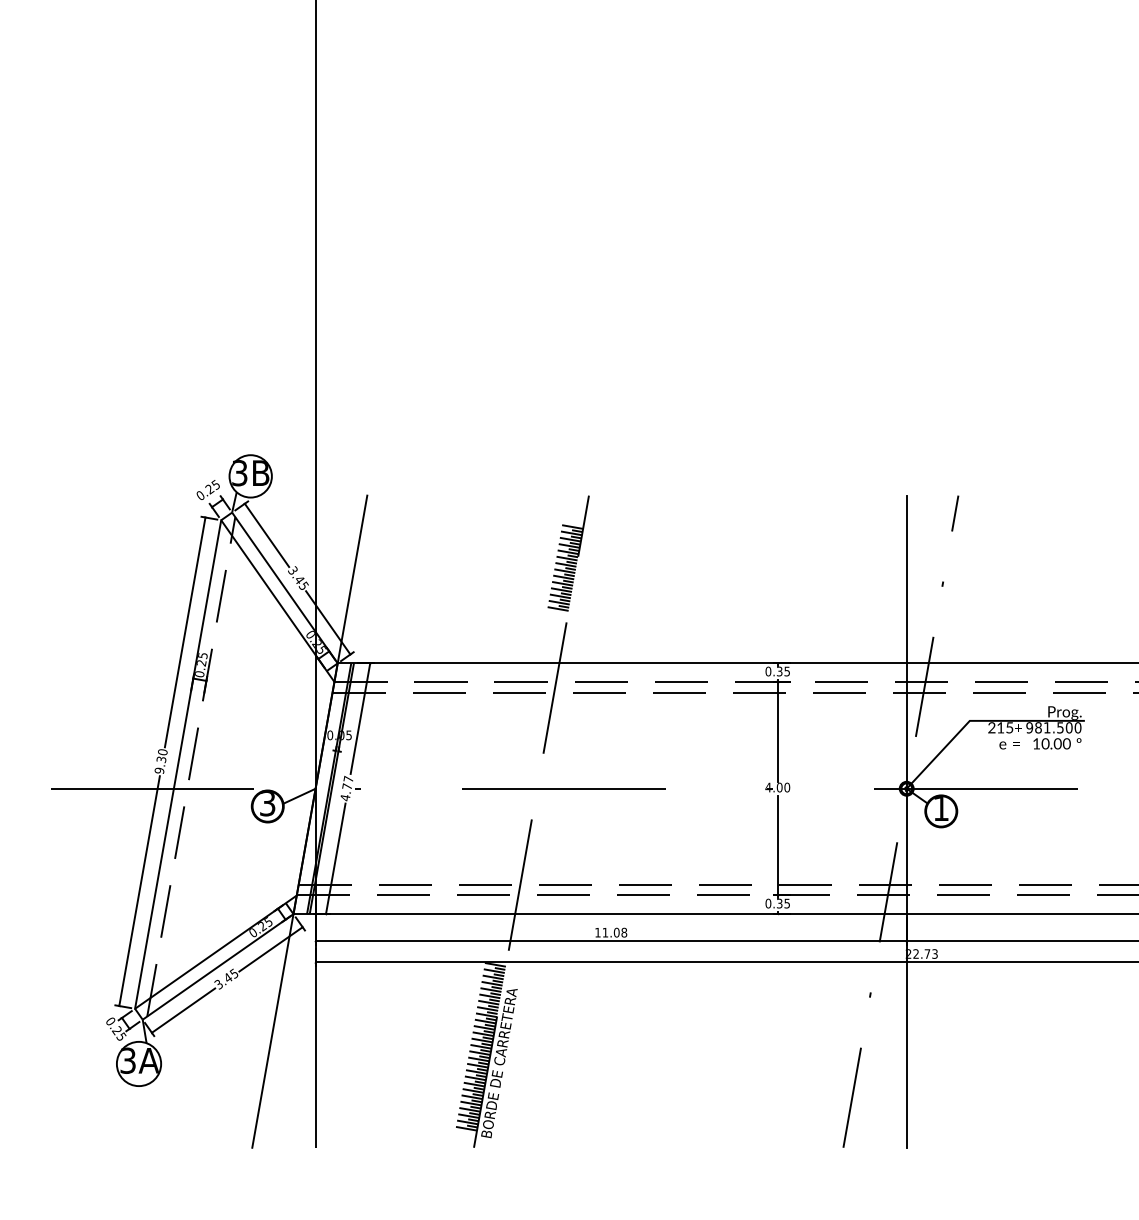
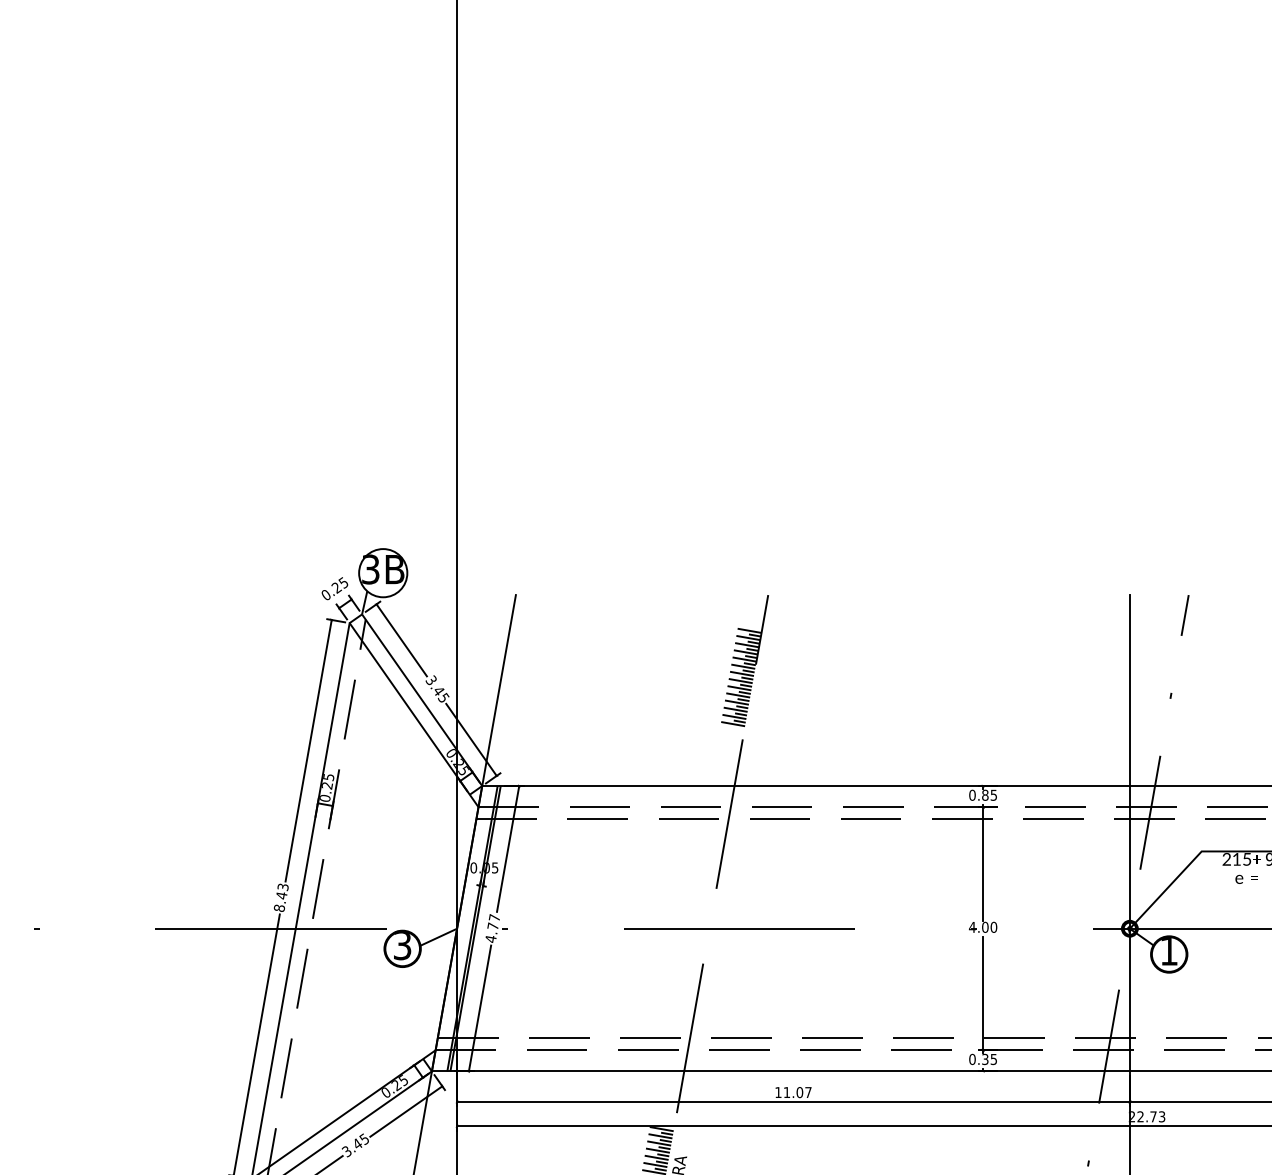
text: (779, 671) -> (985, 795), 0.35 -> 0.85
text: (161, 761) -> (281, 897), 9.30 -> 8.43
text: (624, 932) -> (808, 1092), 11.08 -> 11.07

